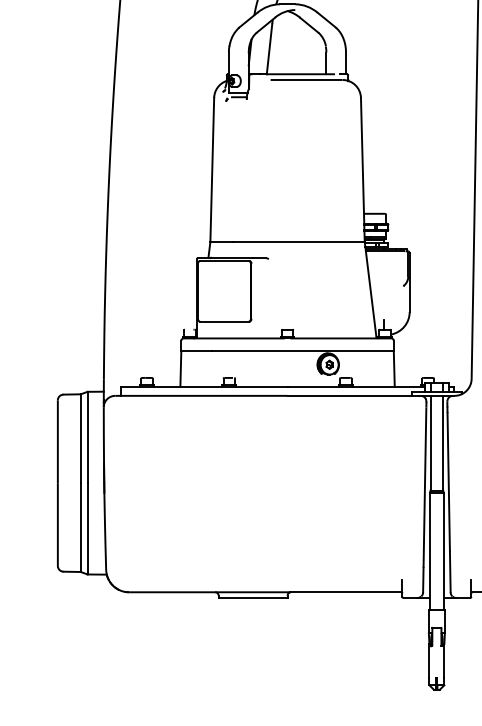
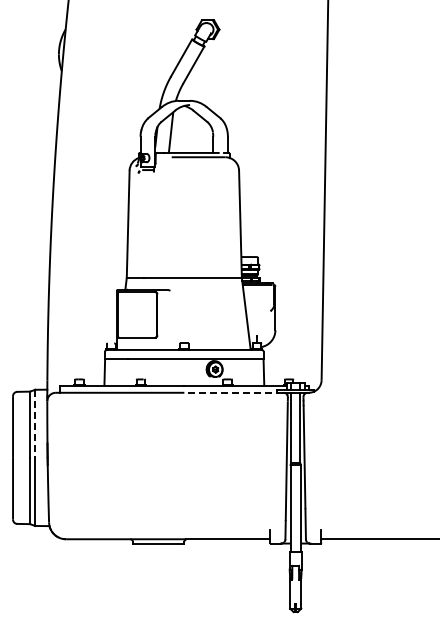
line: (352, 395) -> (232, 392), solid -> dashed
line: (87, 438) -> (35, 424), solid -> dashed

